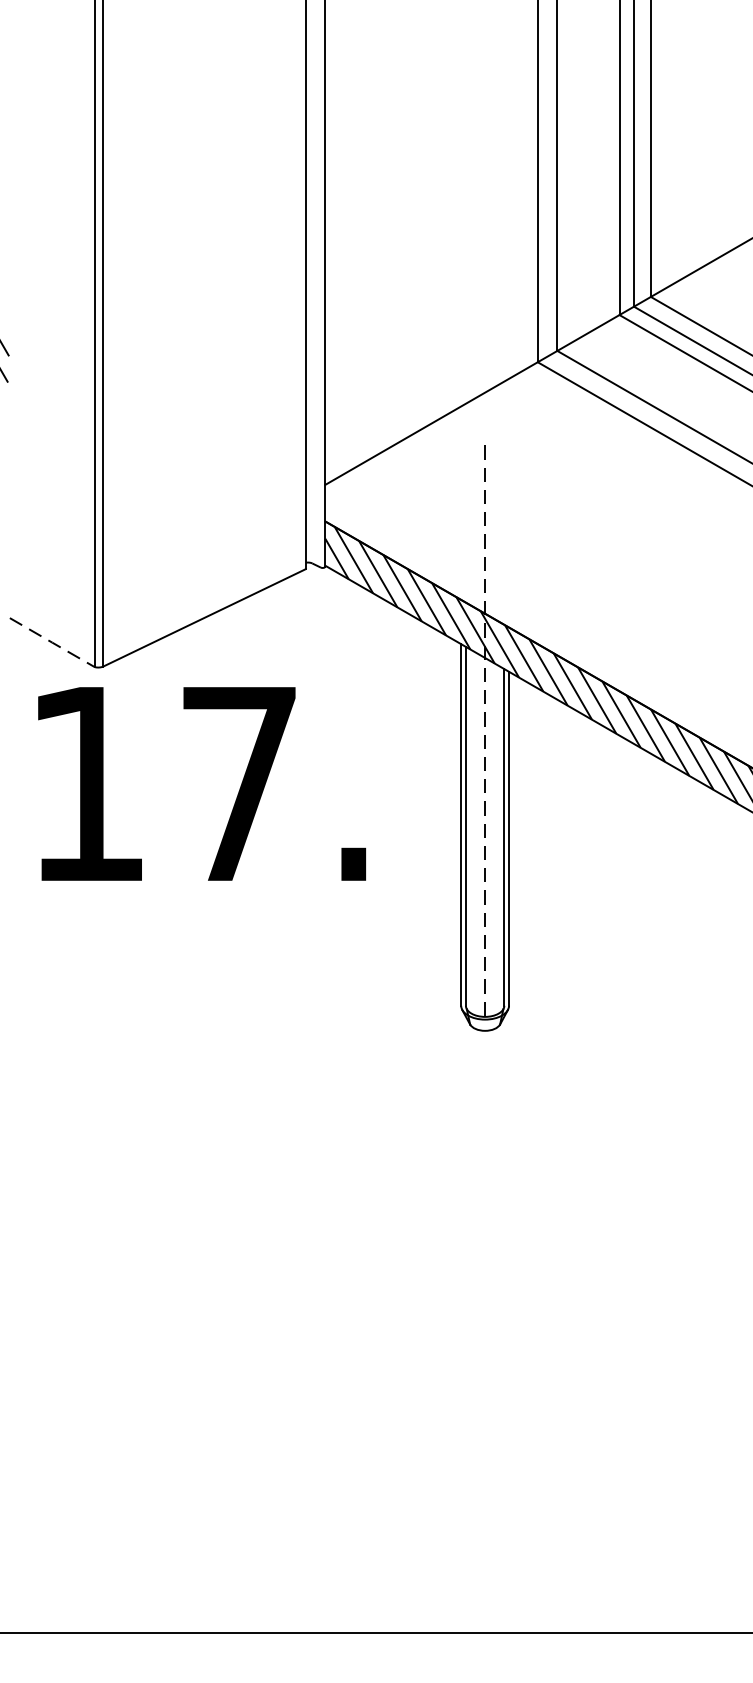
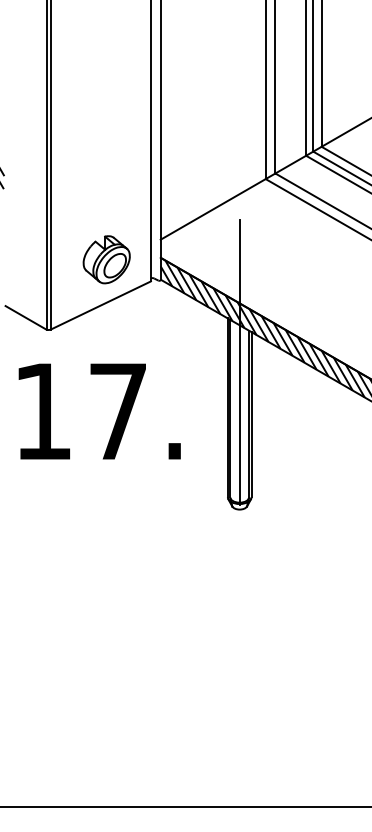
part: (215, 524) -> (106, 259), added
line: (51, 642) -> (25, 317), dashed -> solid
line: (484, 735) -> (239, 363), dashed -> solid
text: (201, 783) -> (99, 411), moved

